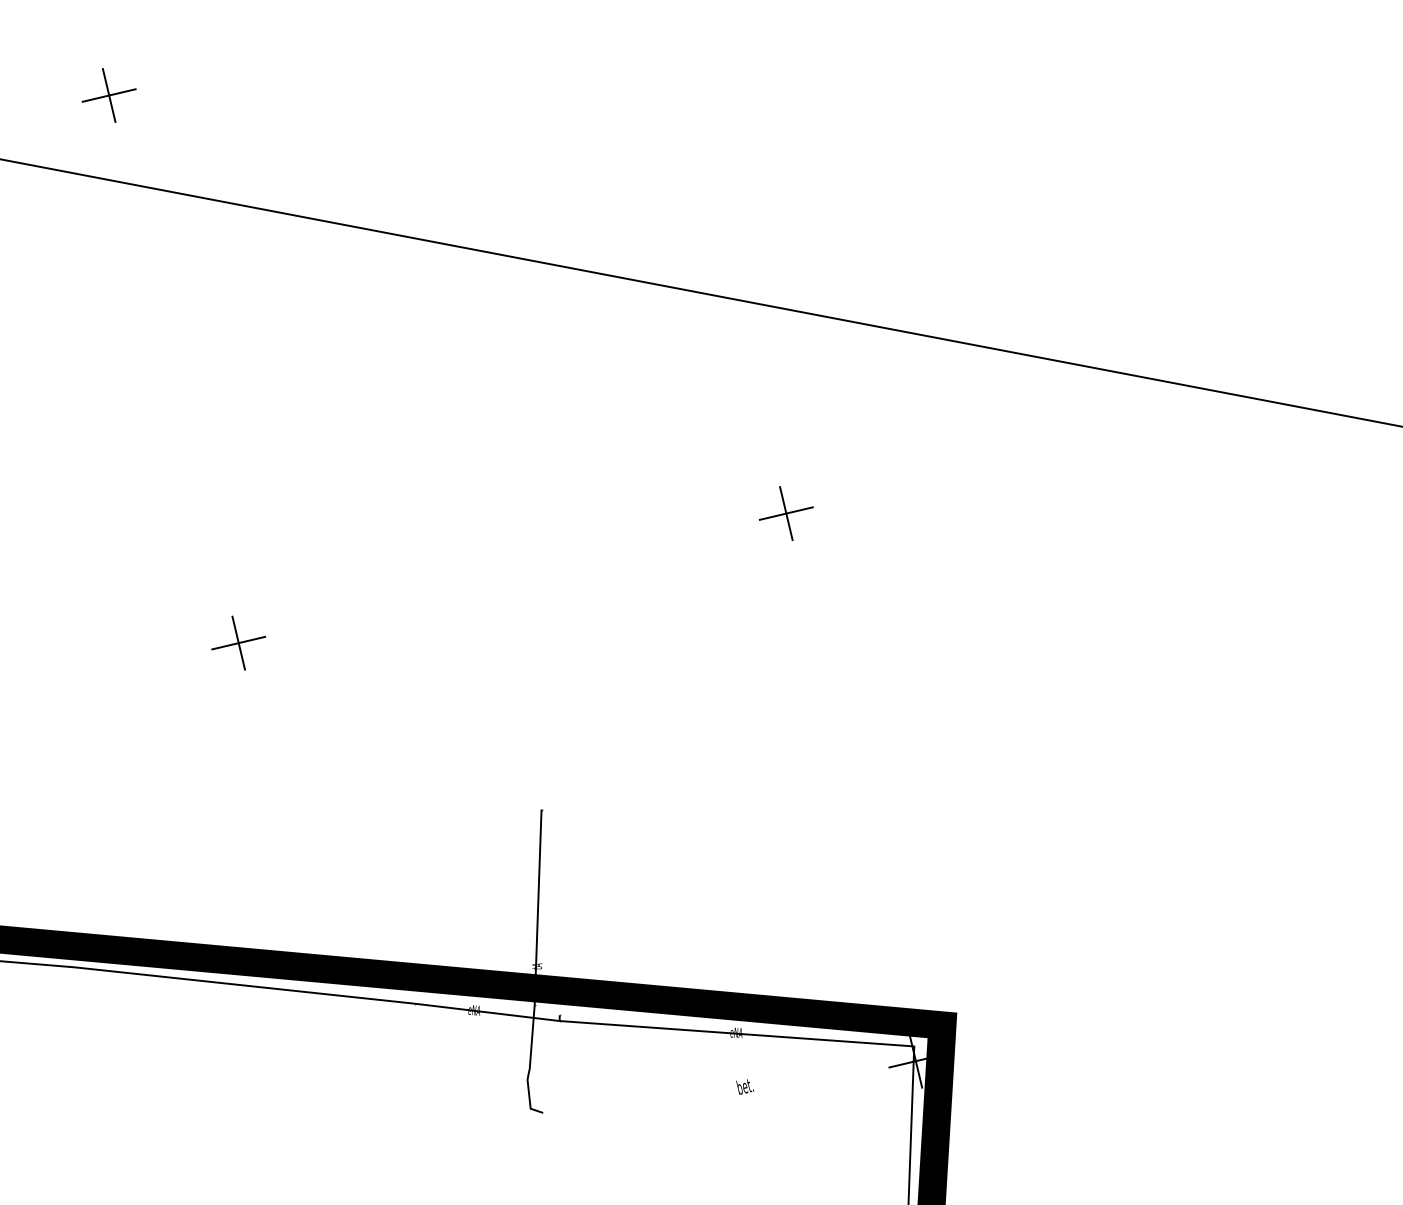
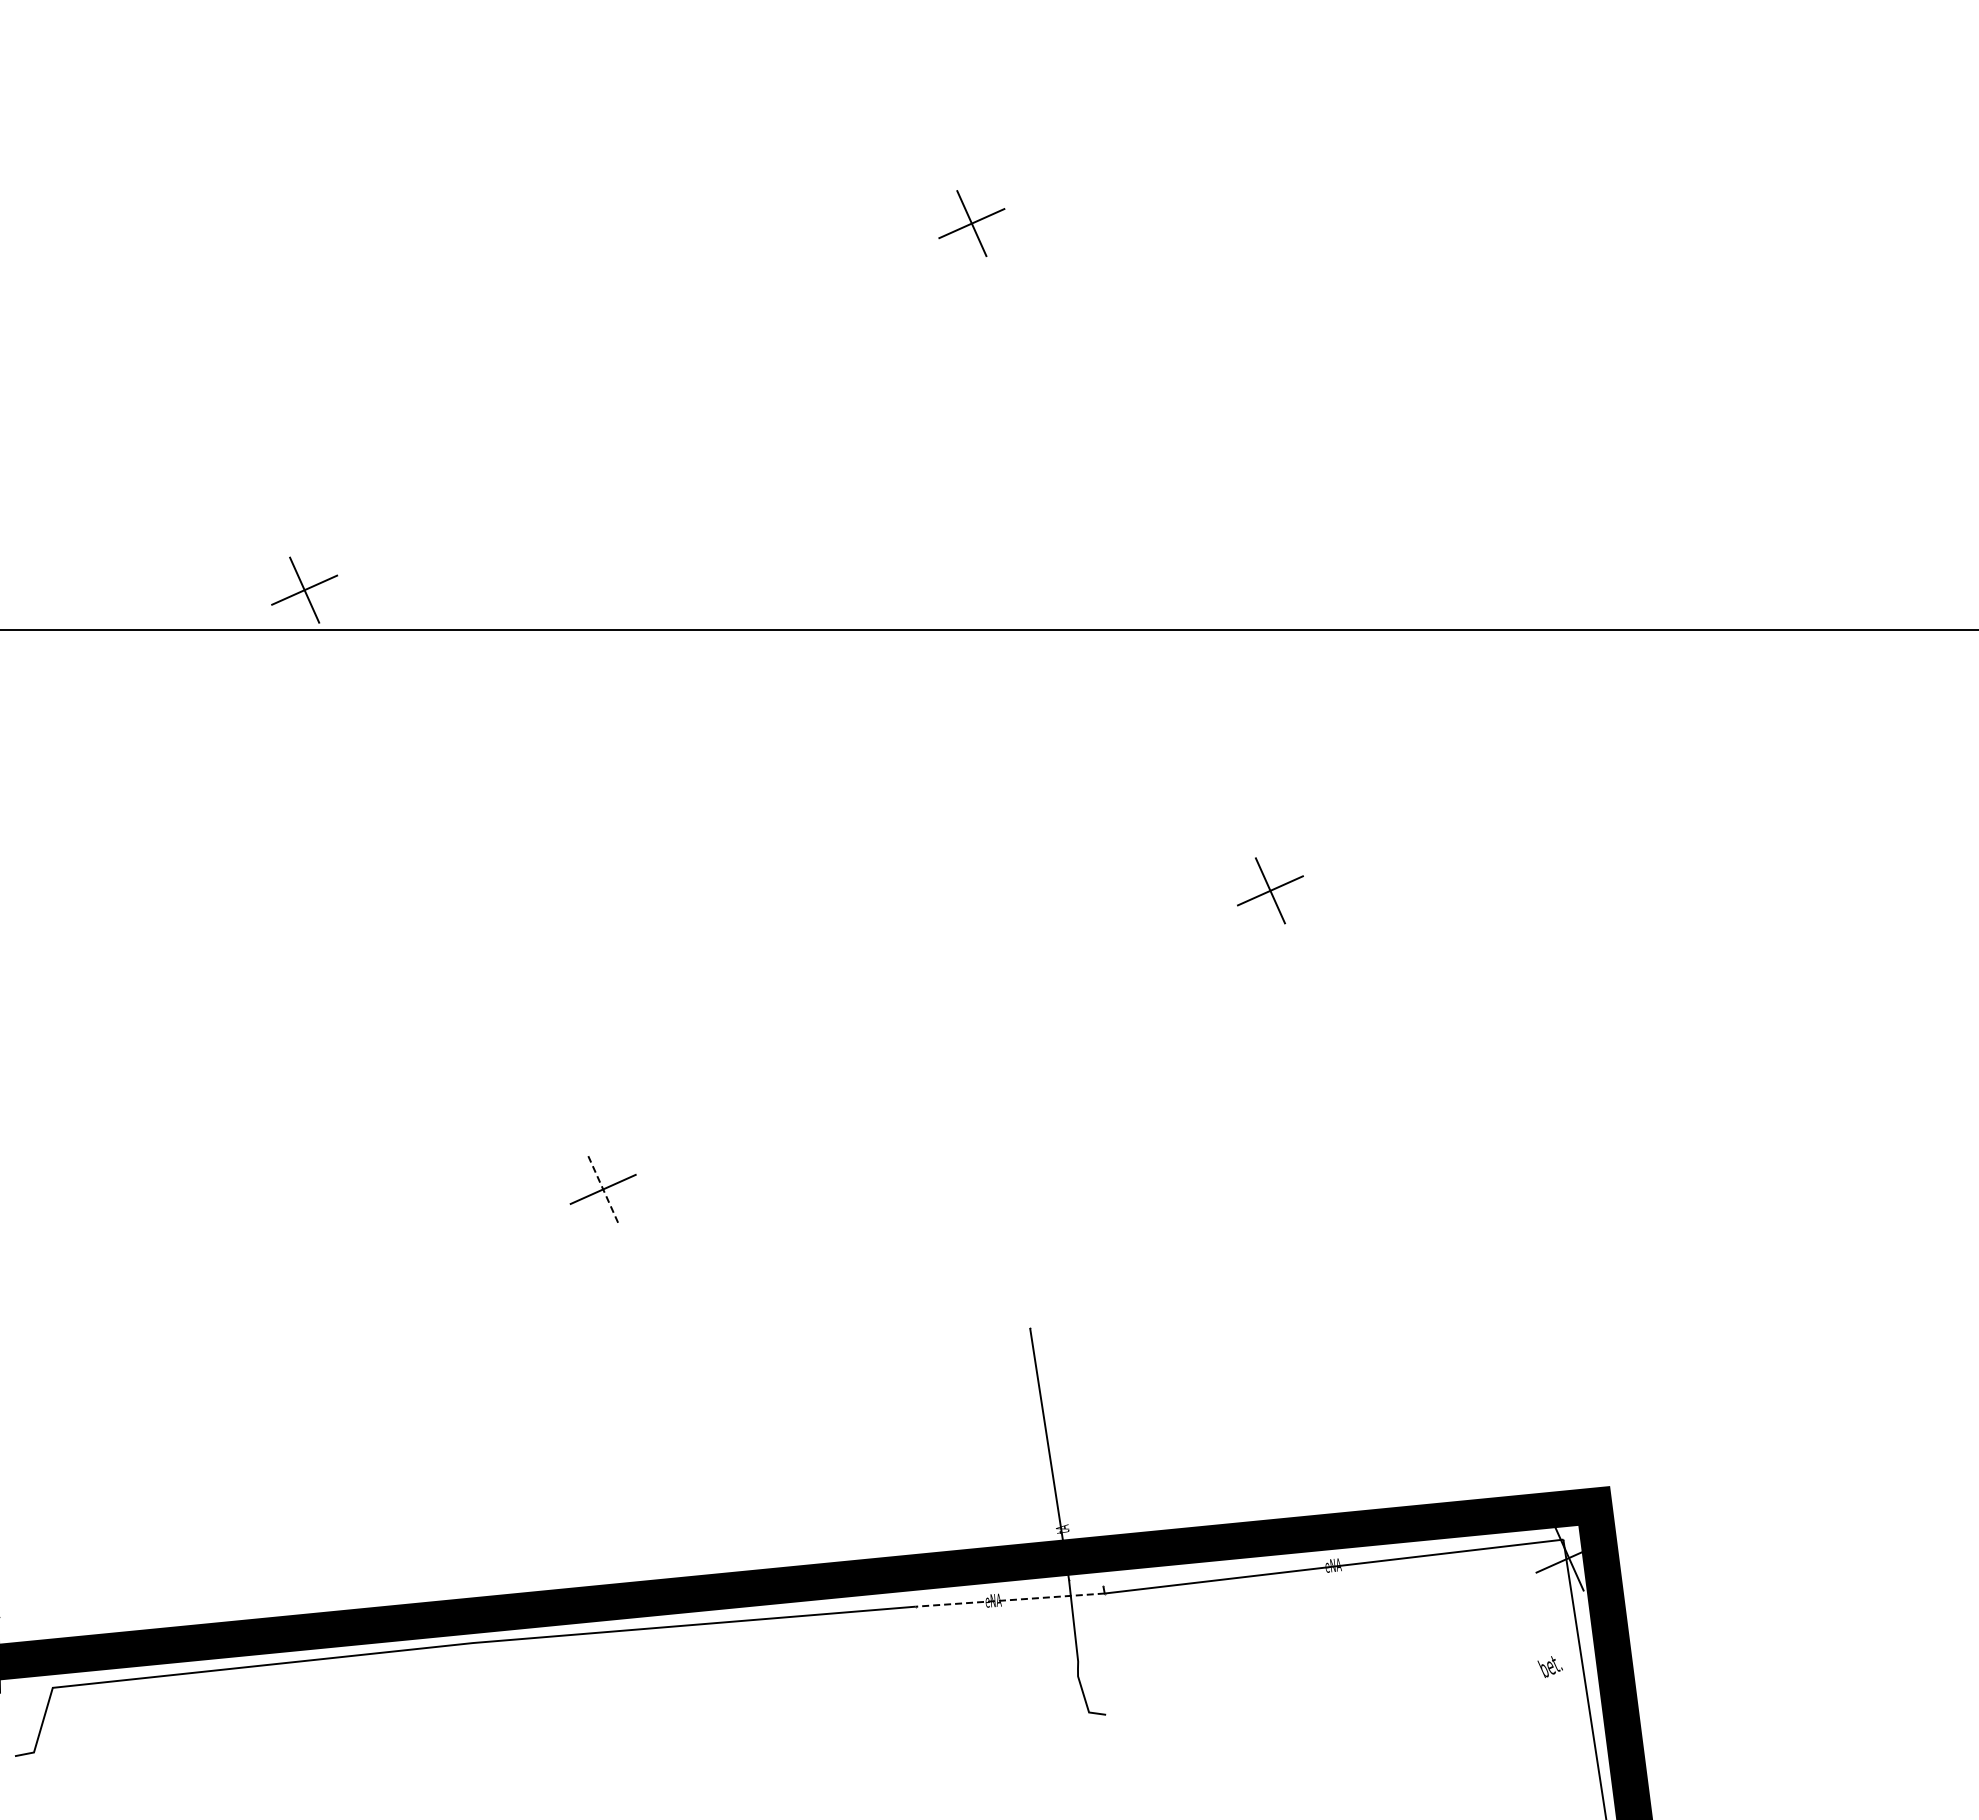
part: (109, 94) -> (304, 589), moved
line: (238, 643) -> (603, 1189), solid -> dashed
line: (487, 1012) -> (1010, 1600), solid -> dashed
text: (744, 1086) -> (1549, 1666), moved

